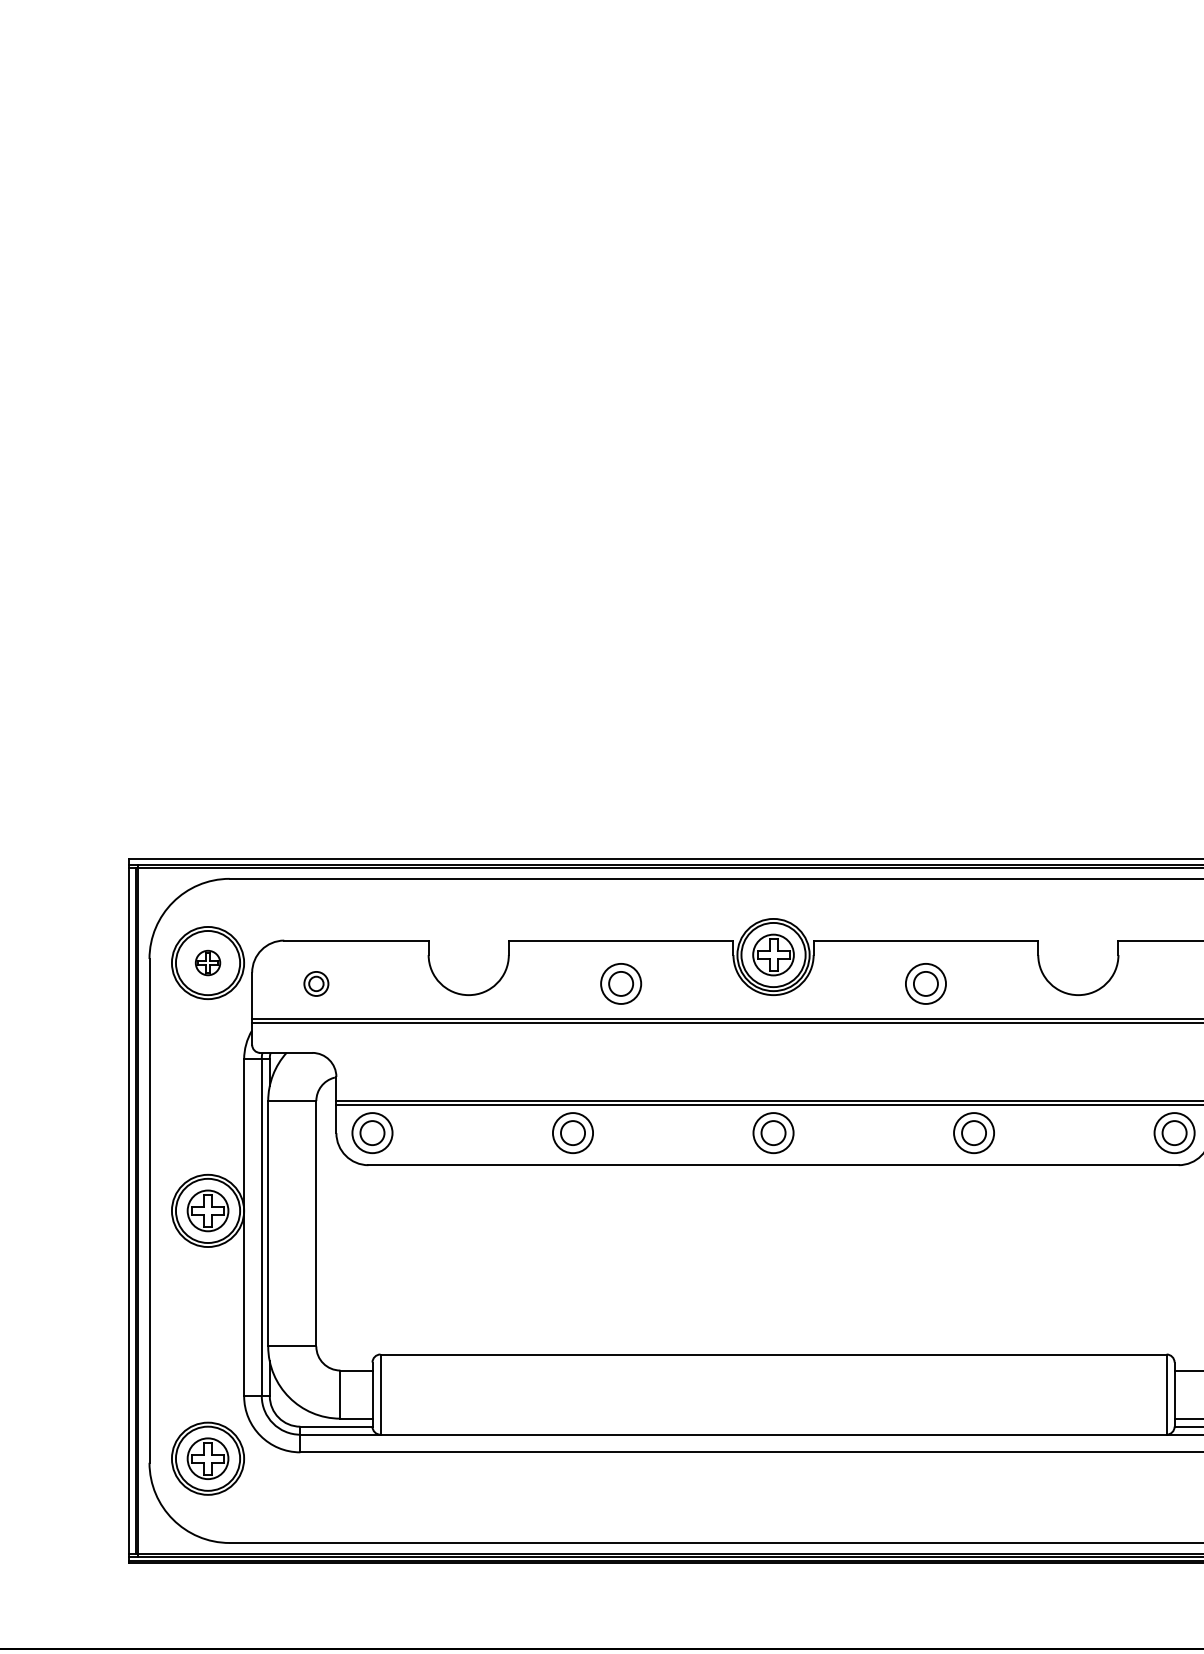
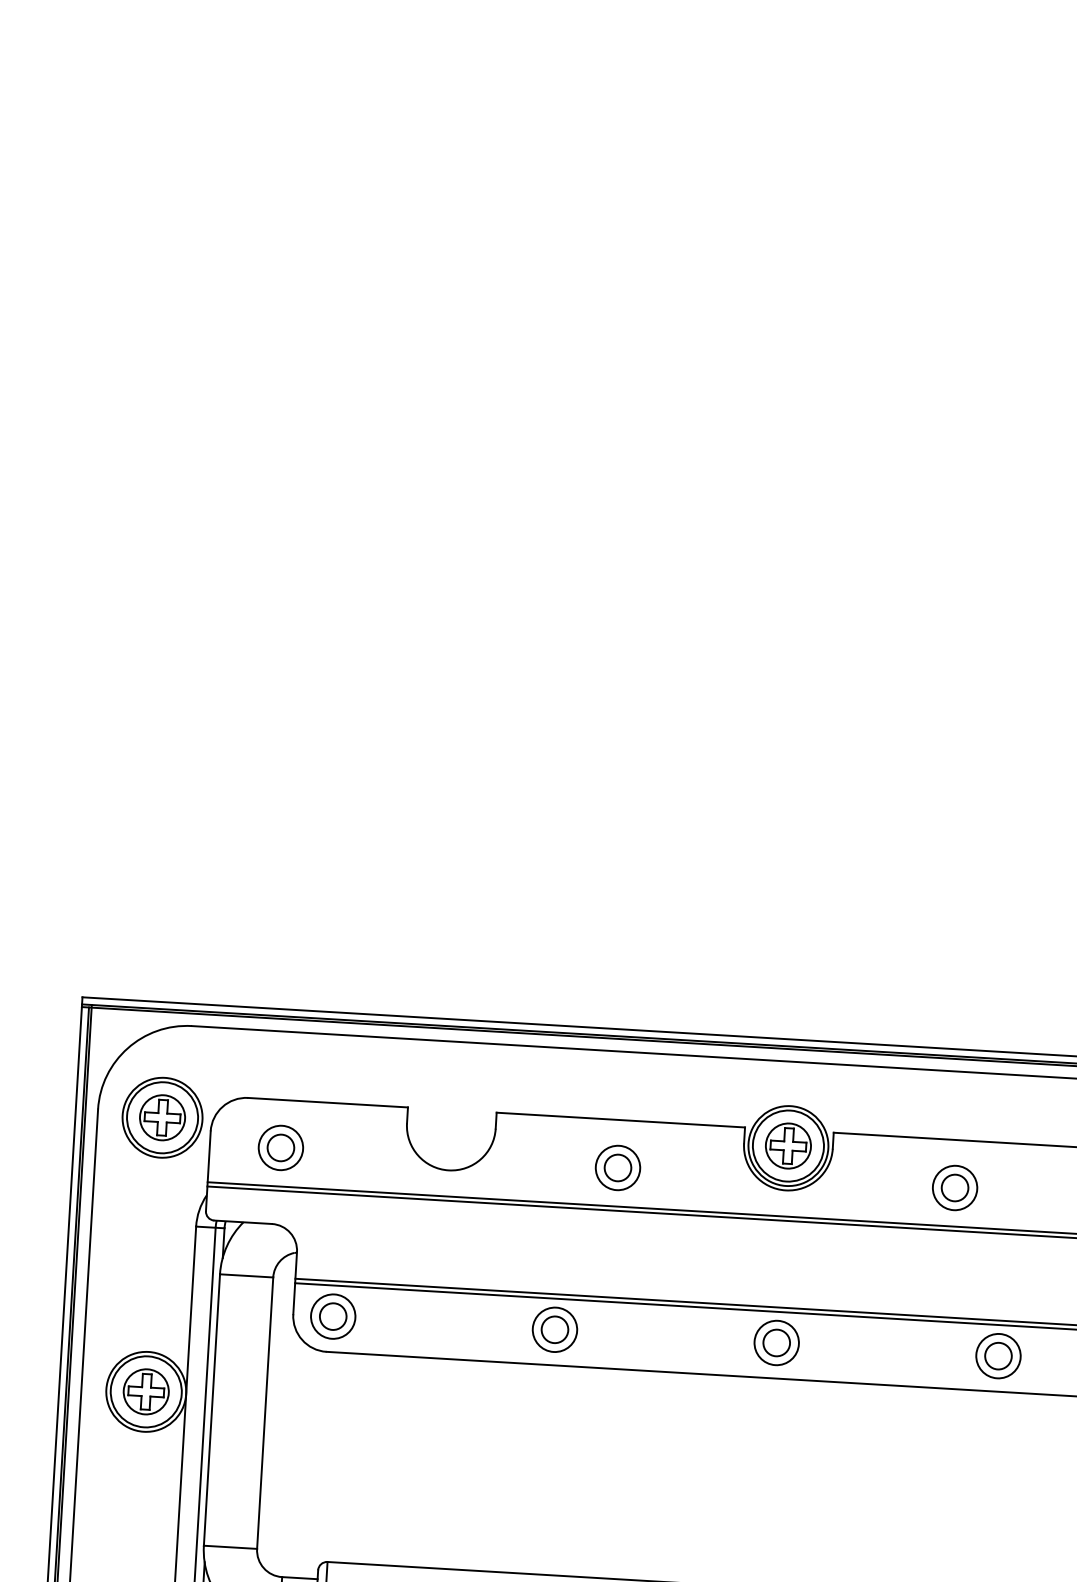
part: (207, 962) -> (161, 1117), size x1.67
part: (316, 983) -> (281, 1147), size x1.67

